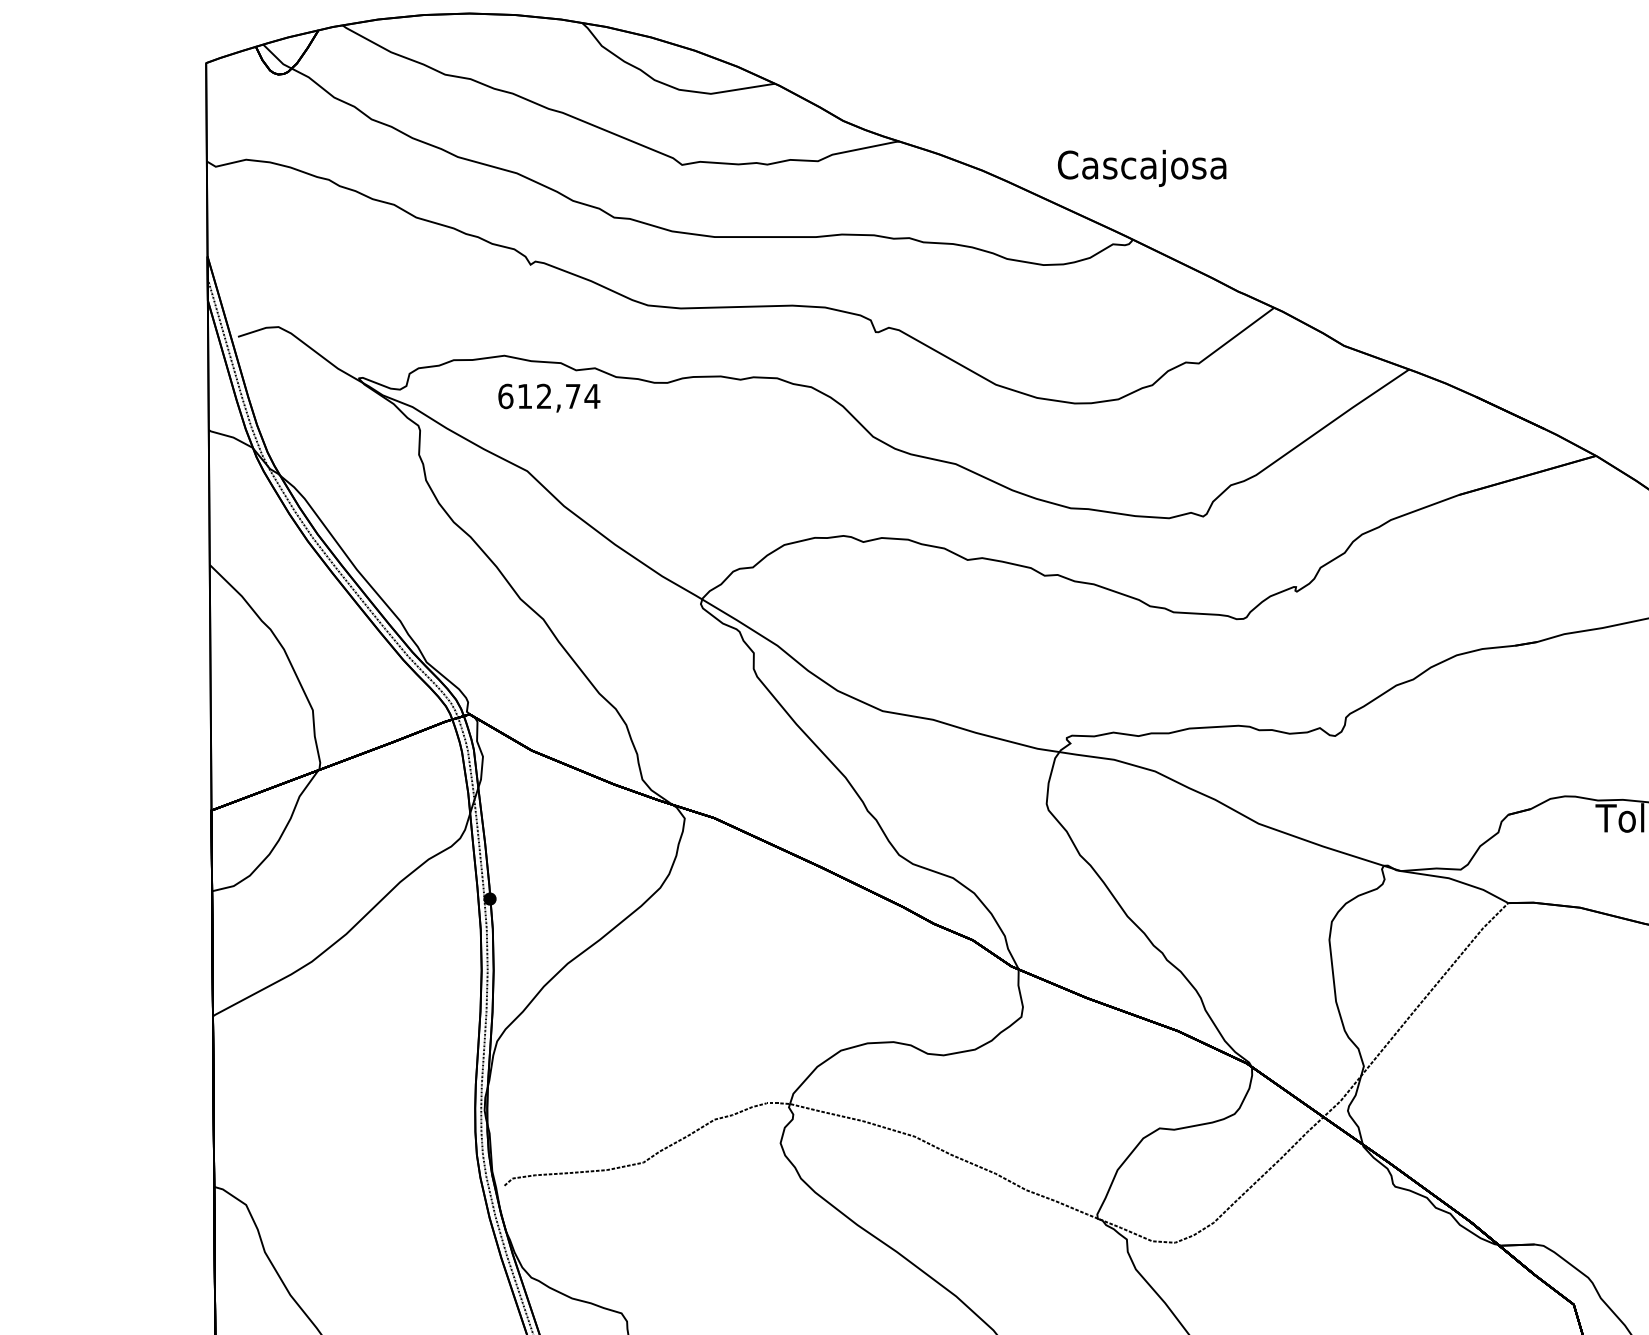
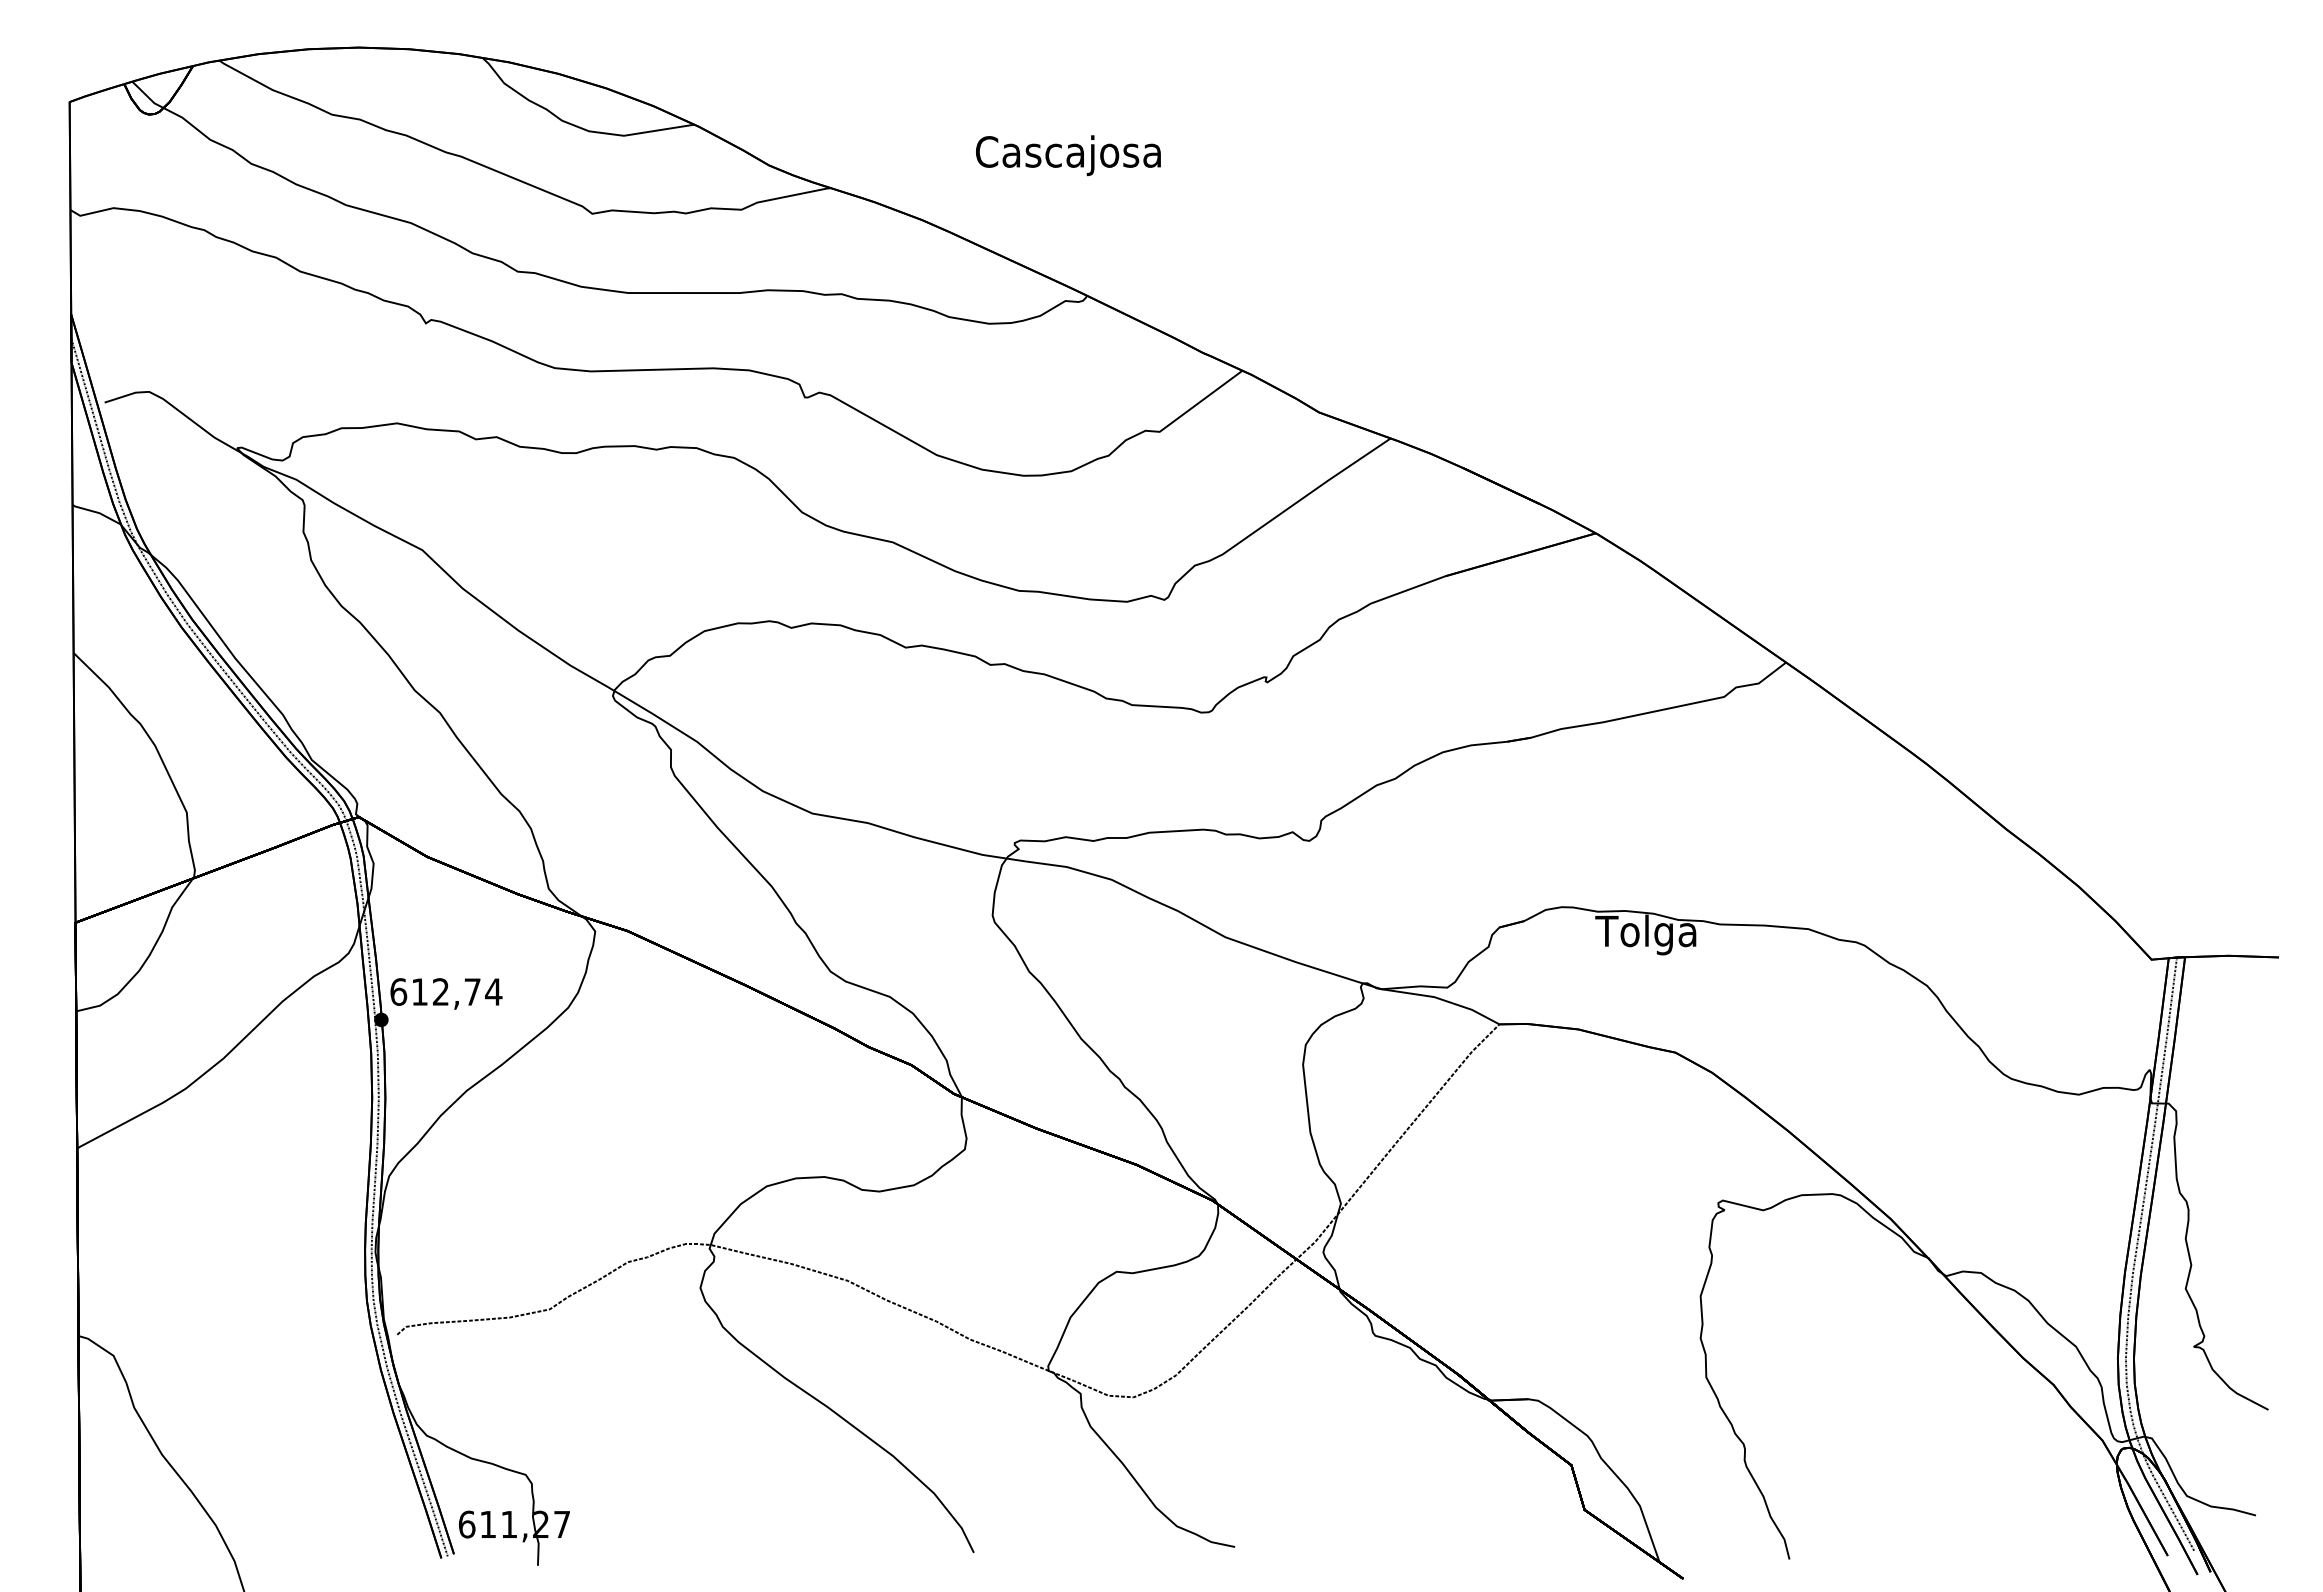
text: (1142, 168) -> (1068, 155), moved
text: (549, 397) -> (446, 993), moved

